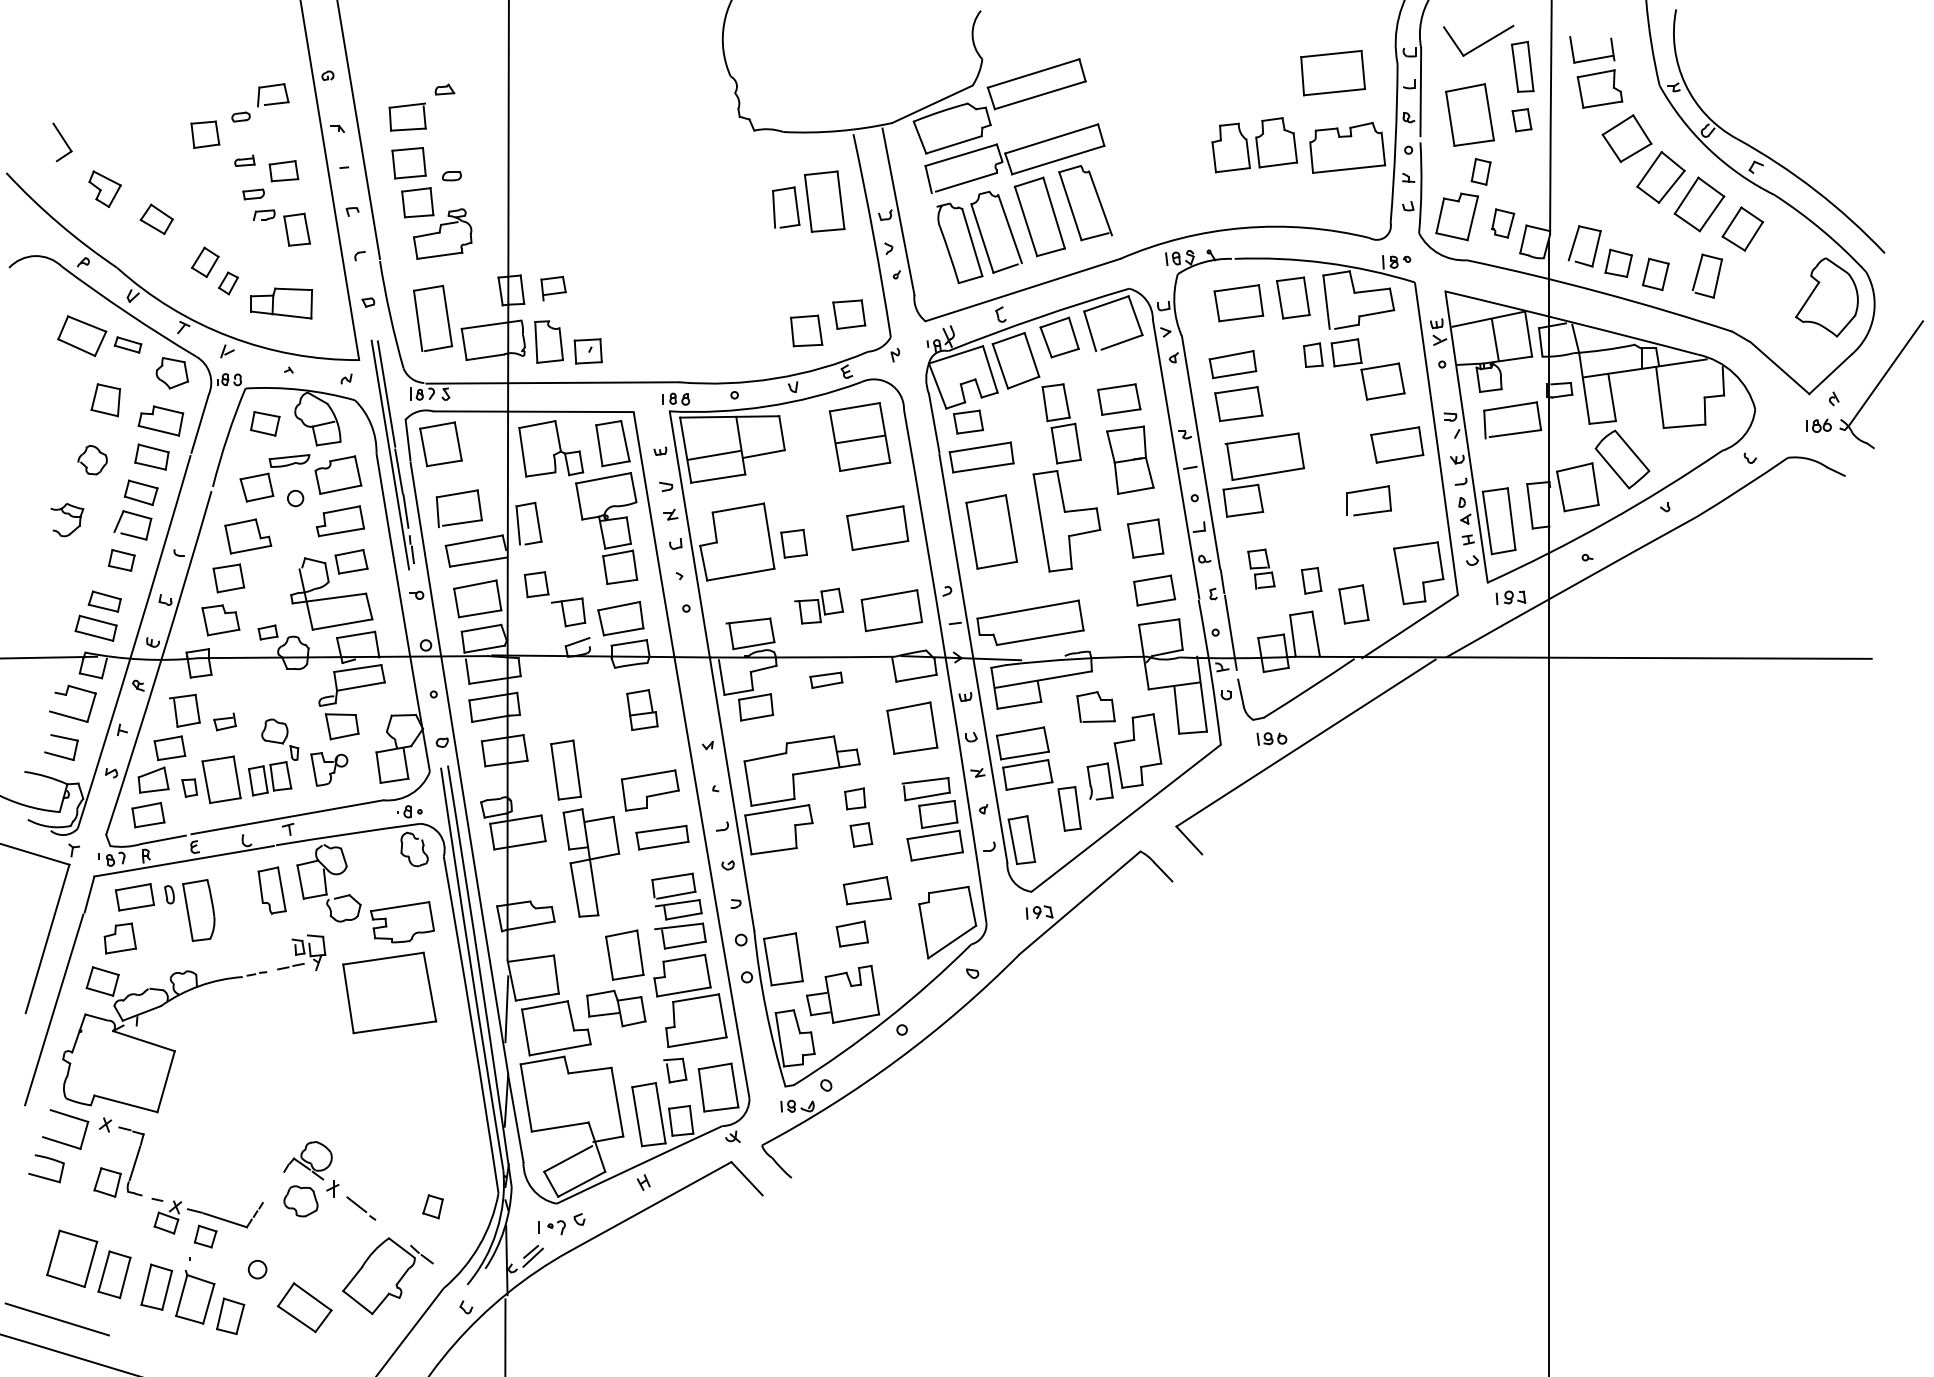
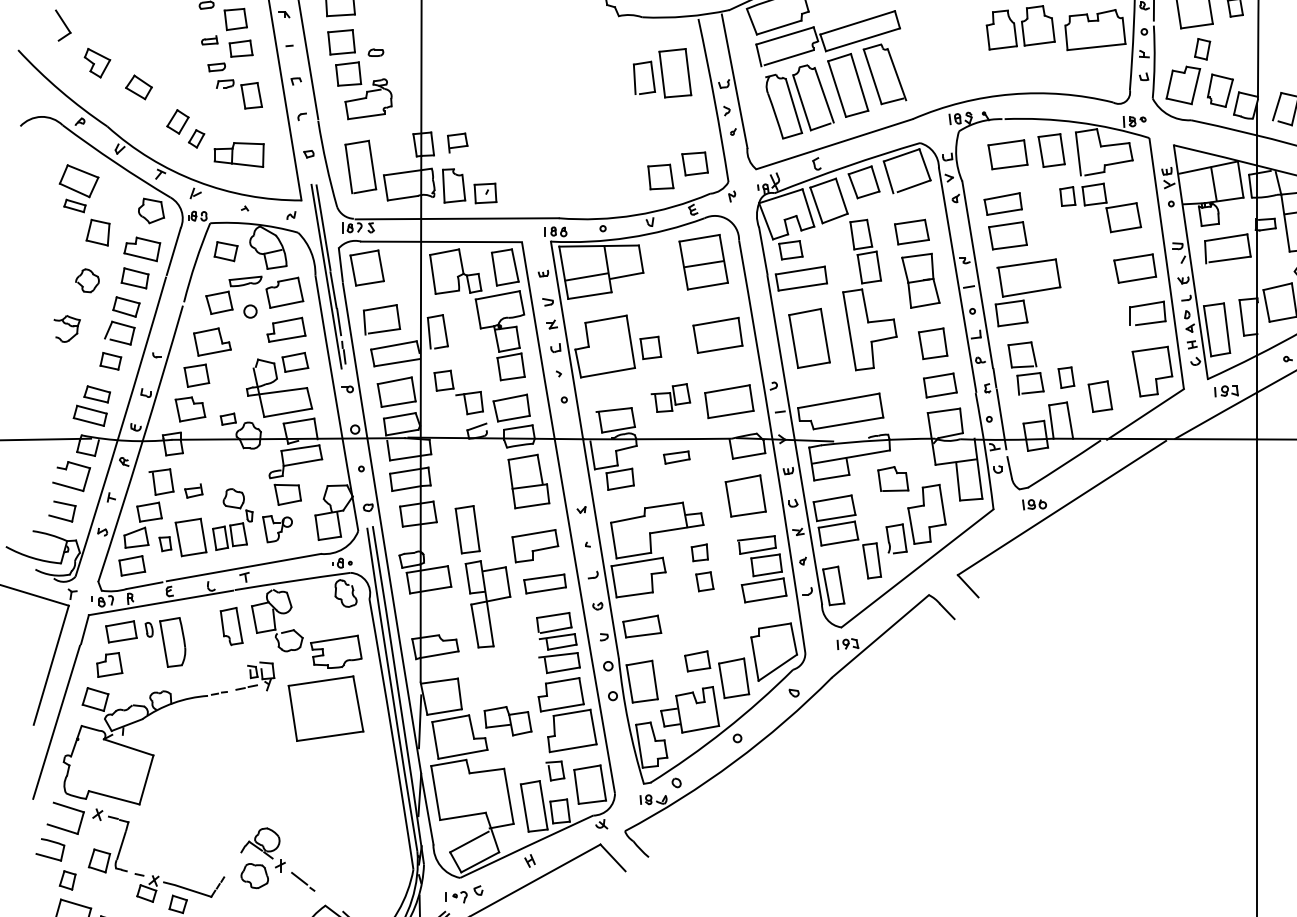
part: (205, 134) -> (235, 19), moved
part: (1502, 223) -> (1219, 90), size x1.43
part: (127, 344) -> (74, 205), moved
part: (1365, 491) -> (1145, 305), moved
part: (1261, 568) -> (1026, 367), size x1.67
part: (642, 709) -> (529, 481), size x1.67
part: (866, 890) -> (641, 626), moved
part: (624, 954) -> (733, 677), moved
part: (432, 1206) -> (67, 880), moved

